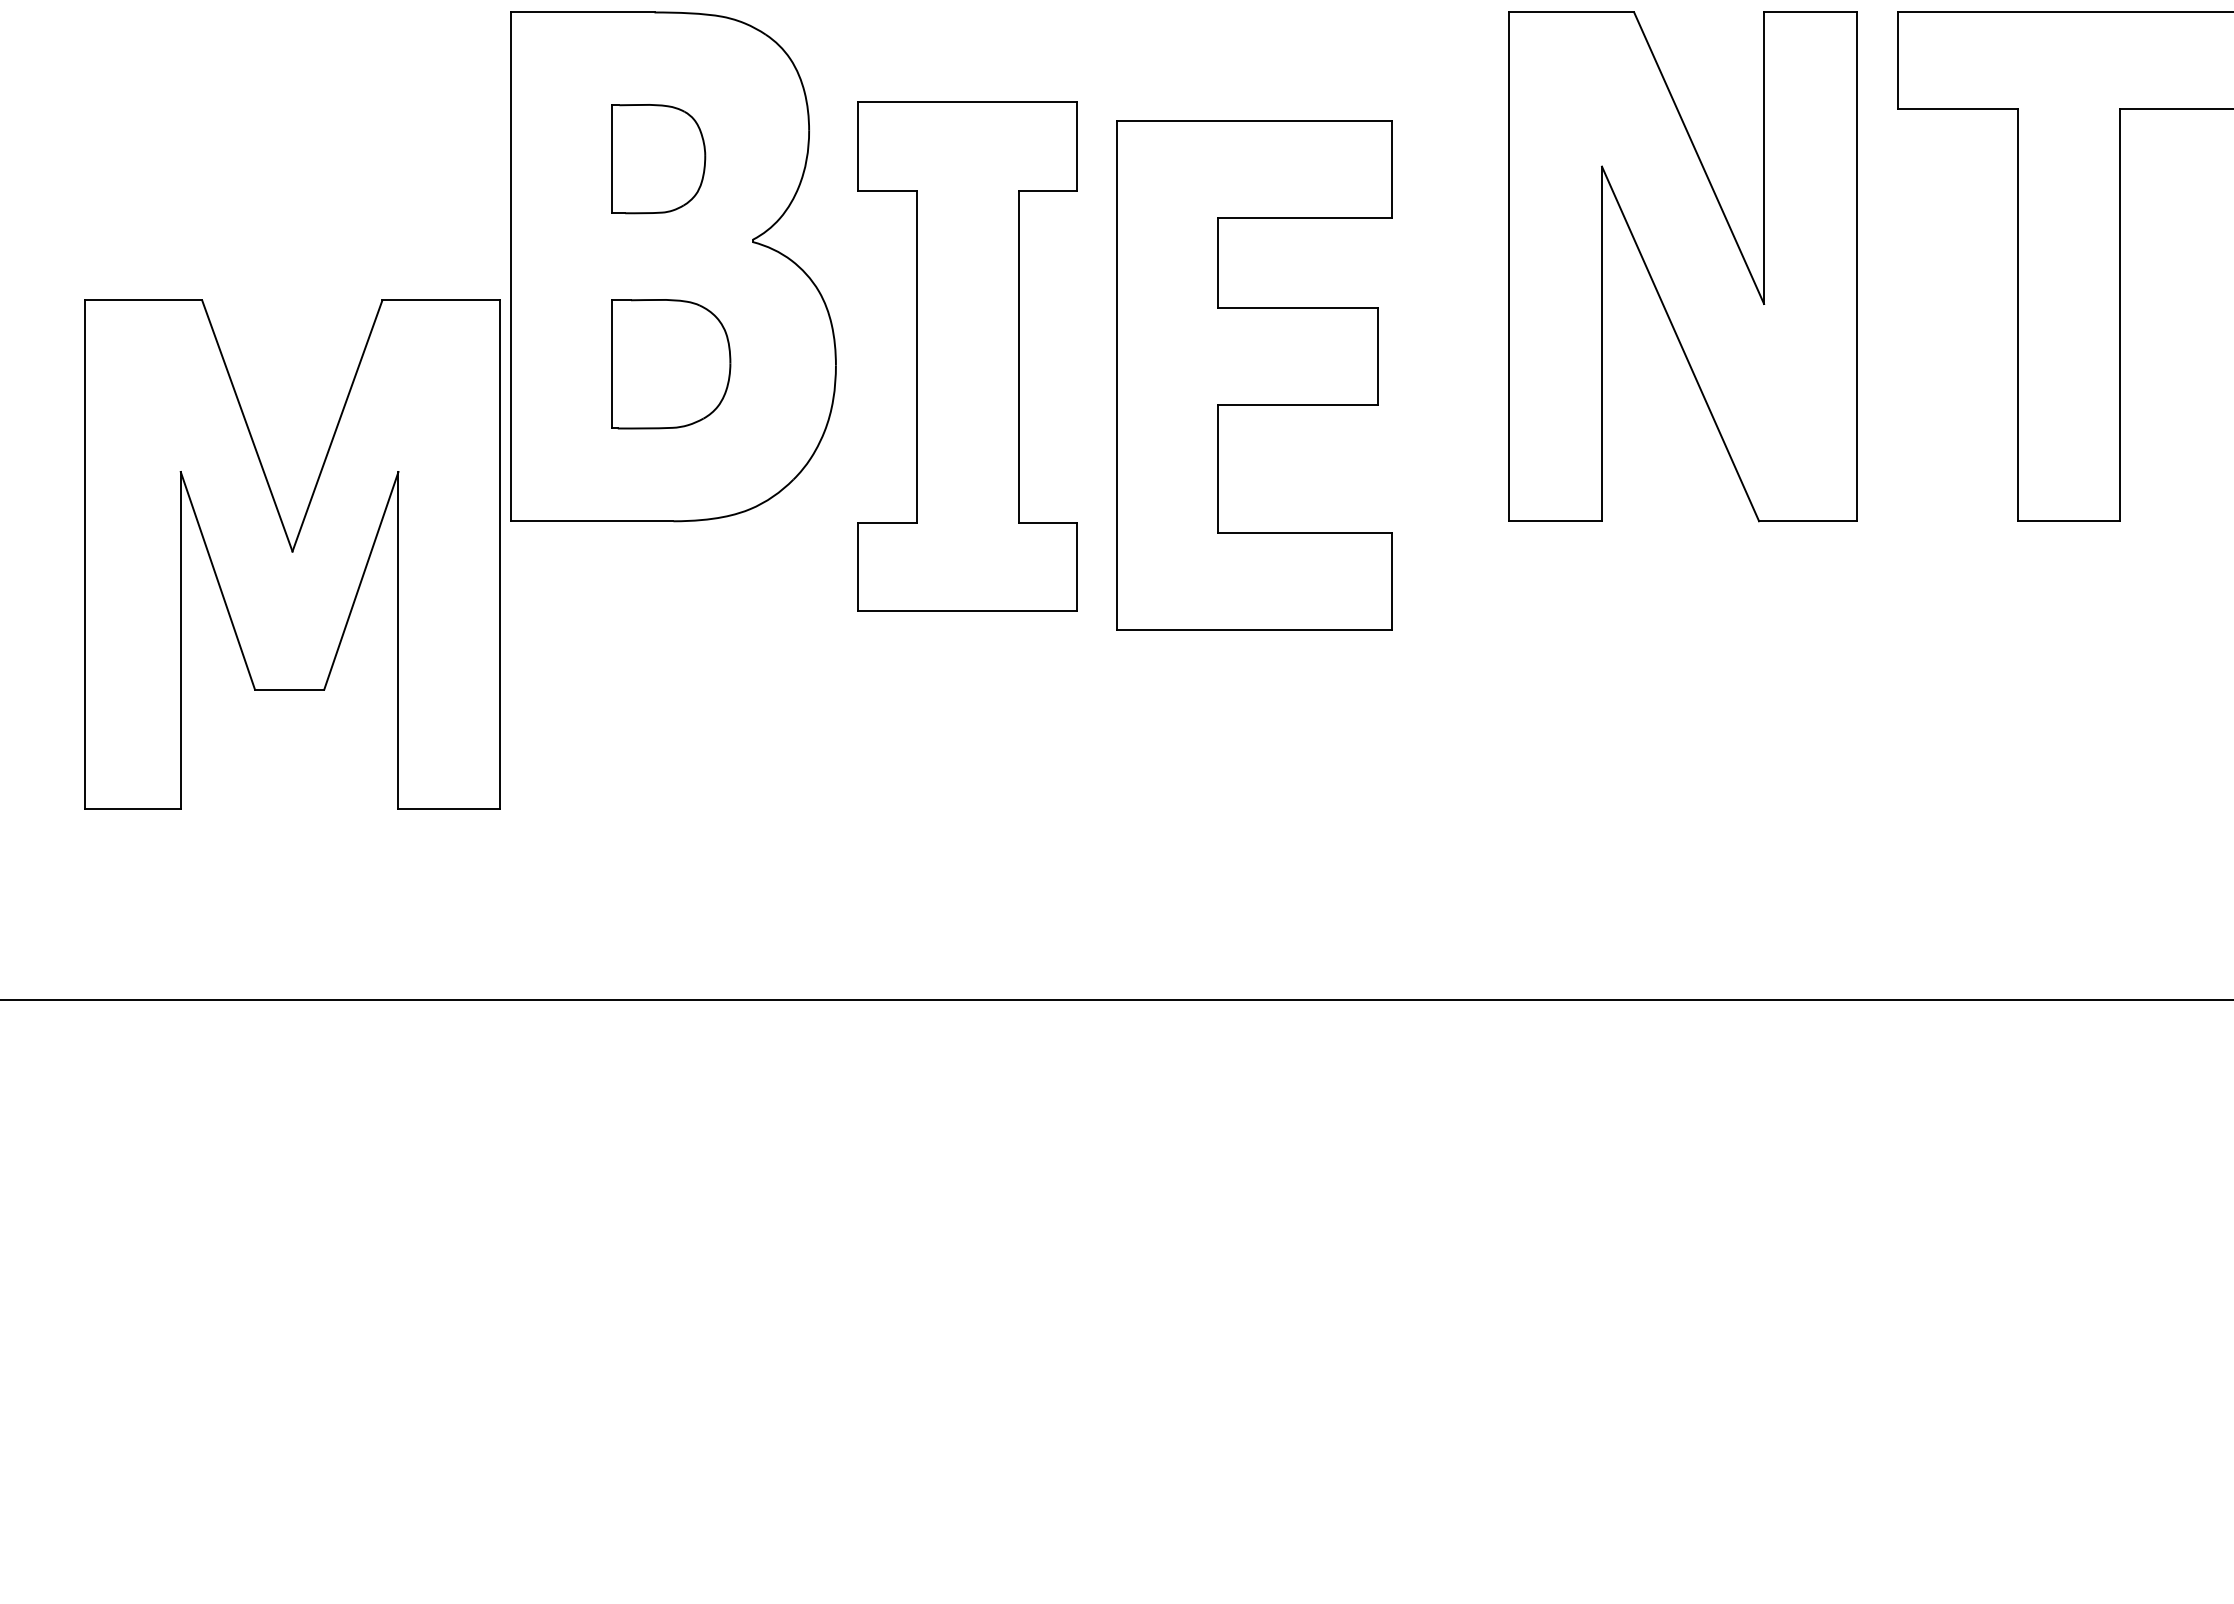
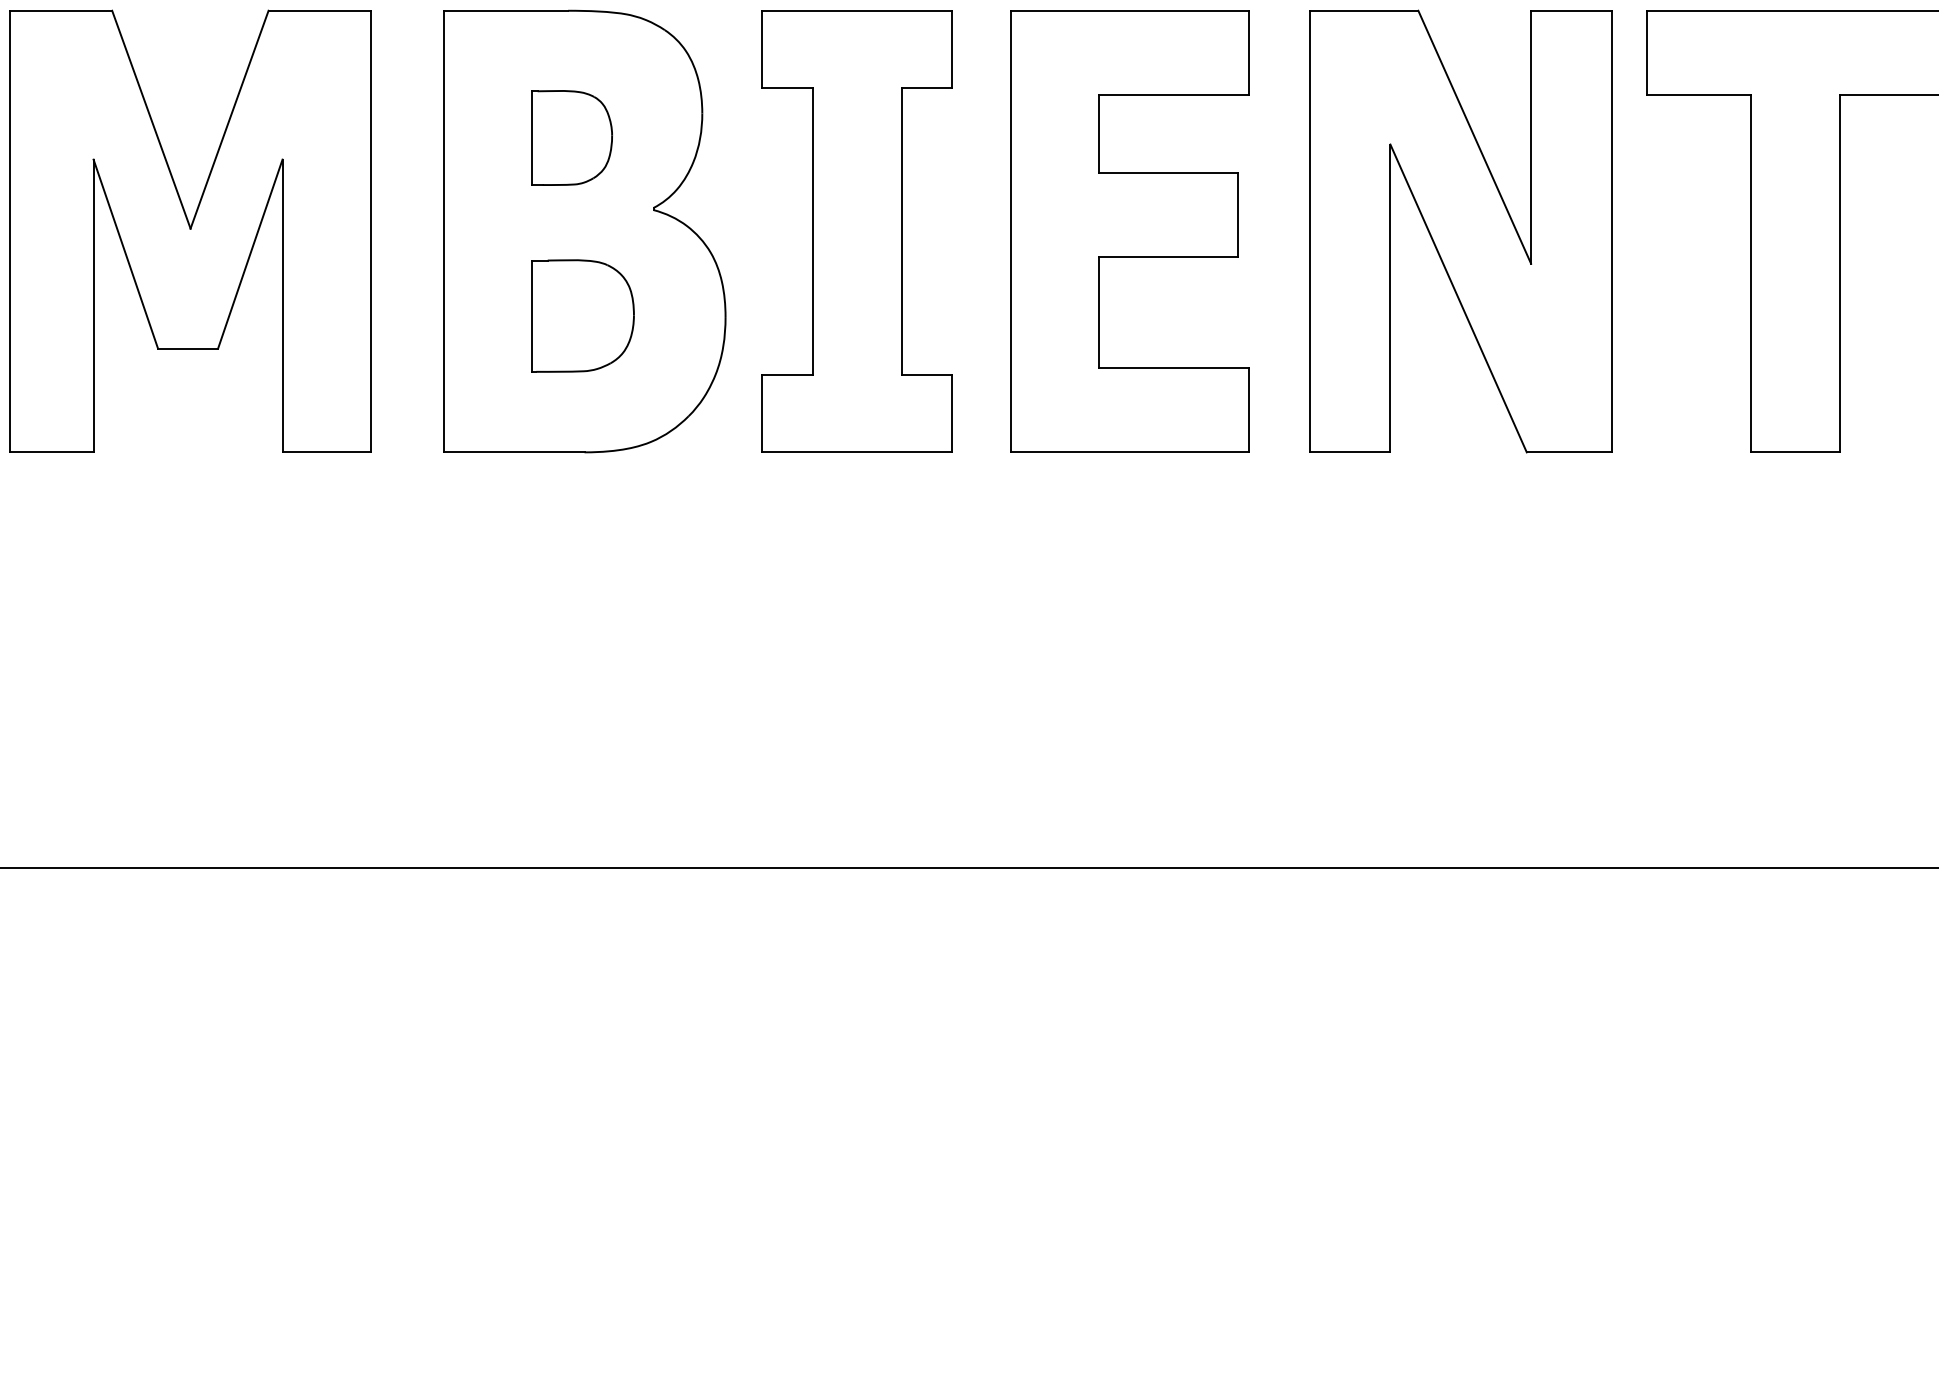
part: (967, 356) -> (857, 231), moved
part: (1254, 375) -> (1130, 231), moved
part: (292, 554) -> (190, 231), moved

